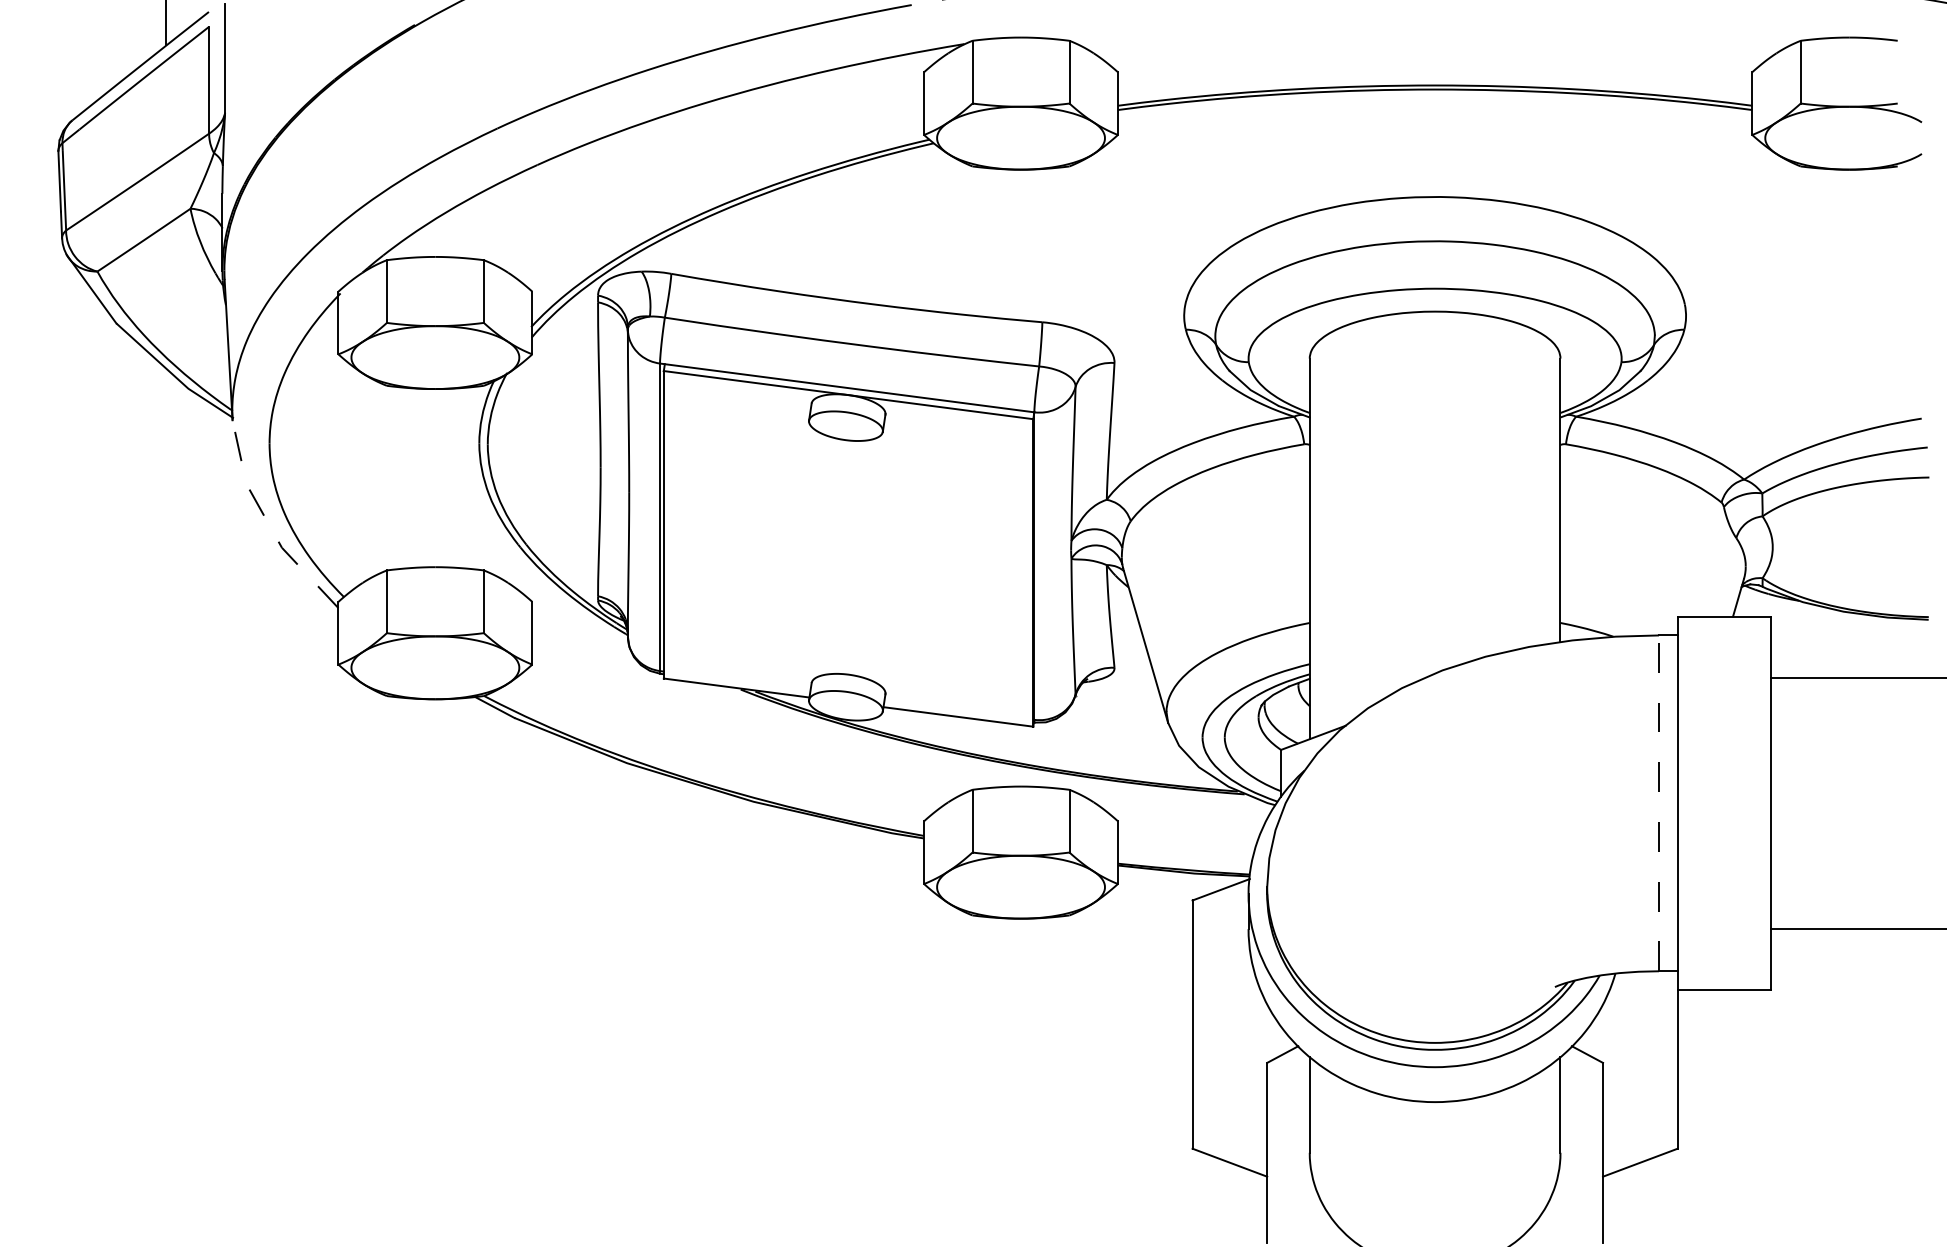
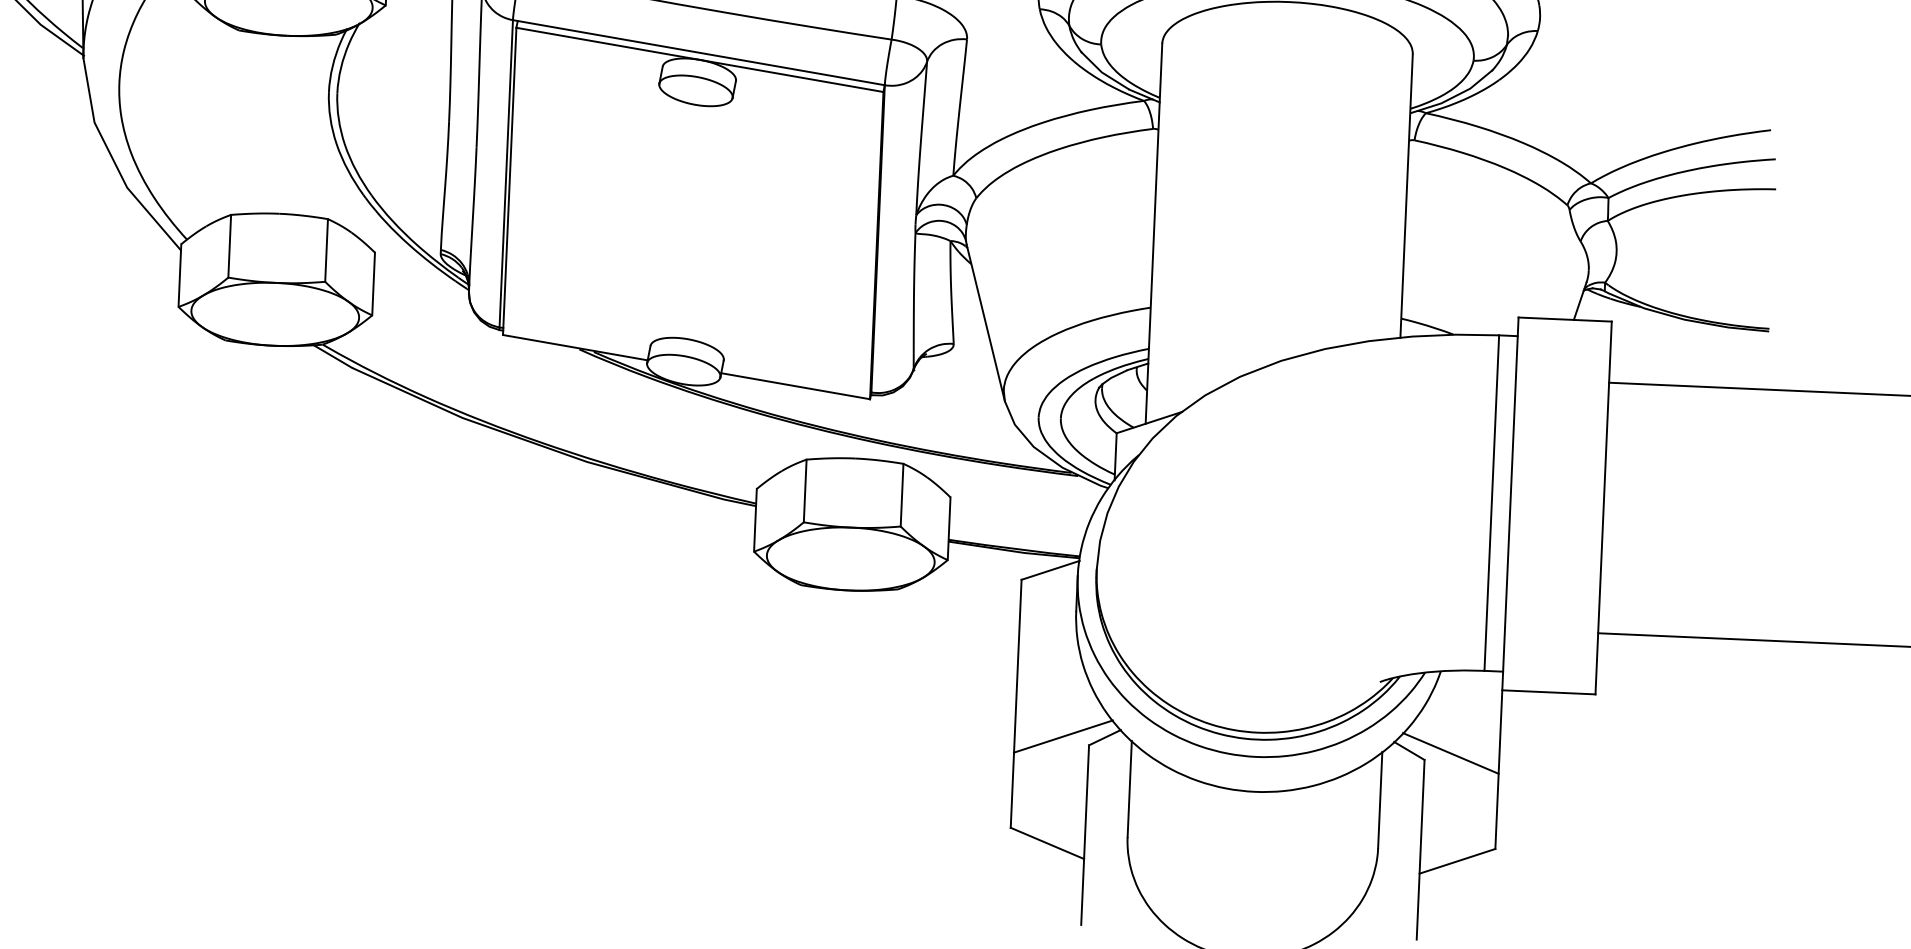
line: (268, 523) -> (114, 162), dashed -> solid
line: (1659, 803) -> (1492, 503), dashed -> solid
line: (1240, 1055) -> (1062, 736), added
line: (1628, 1055) -> (1450, 753), added

